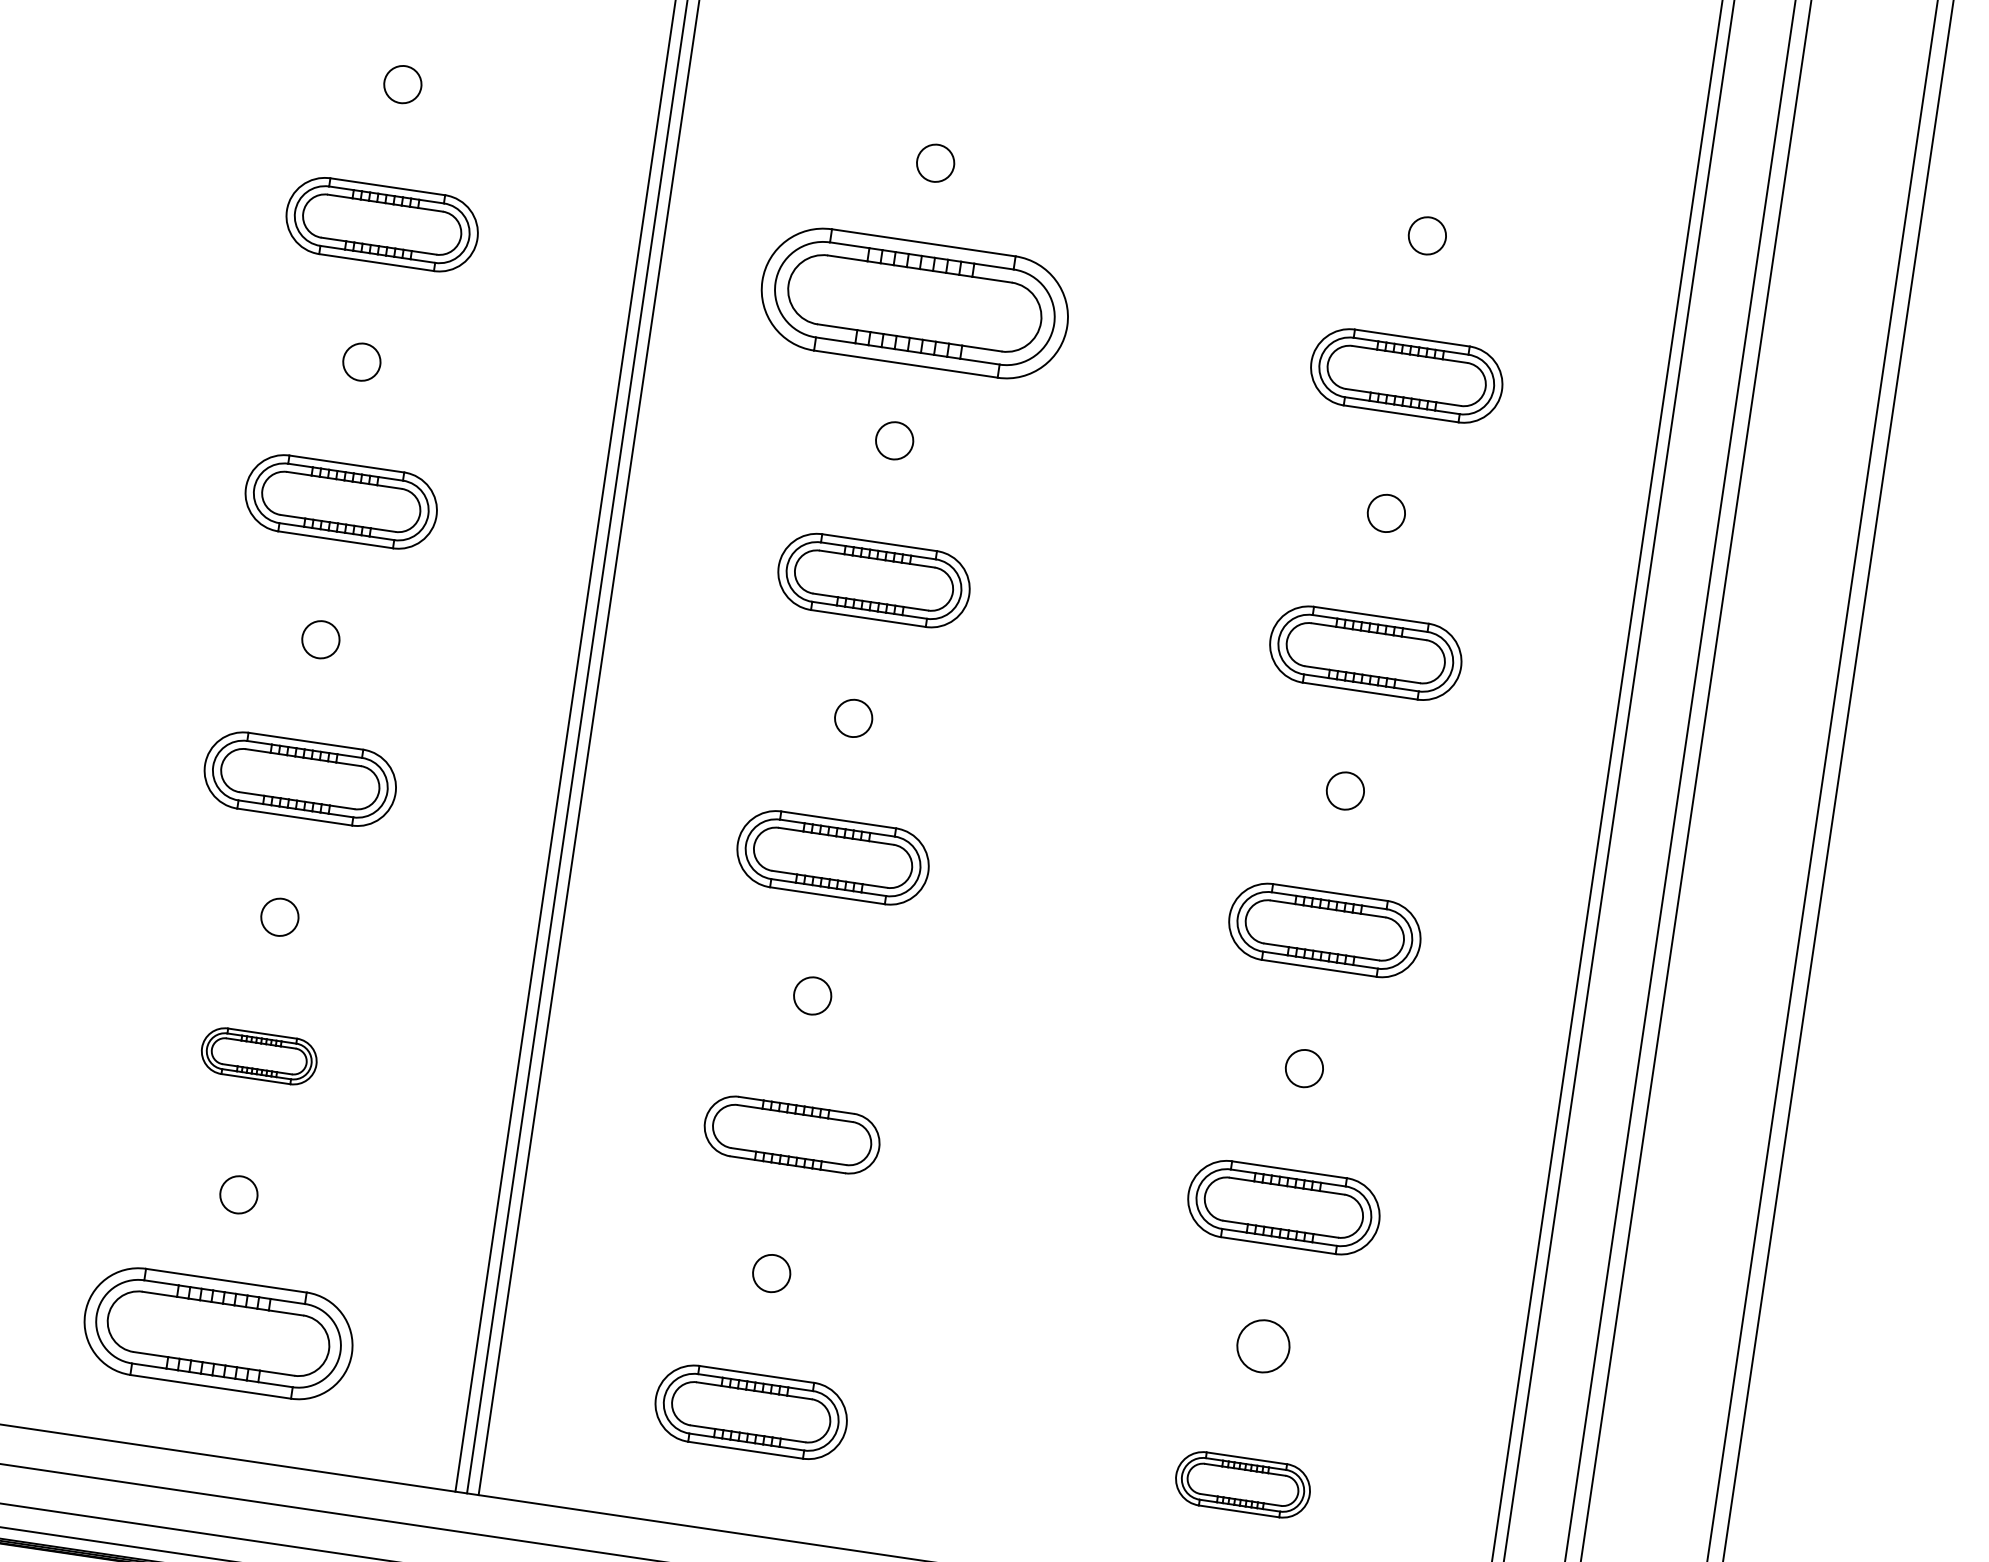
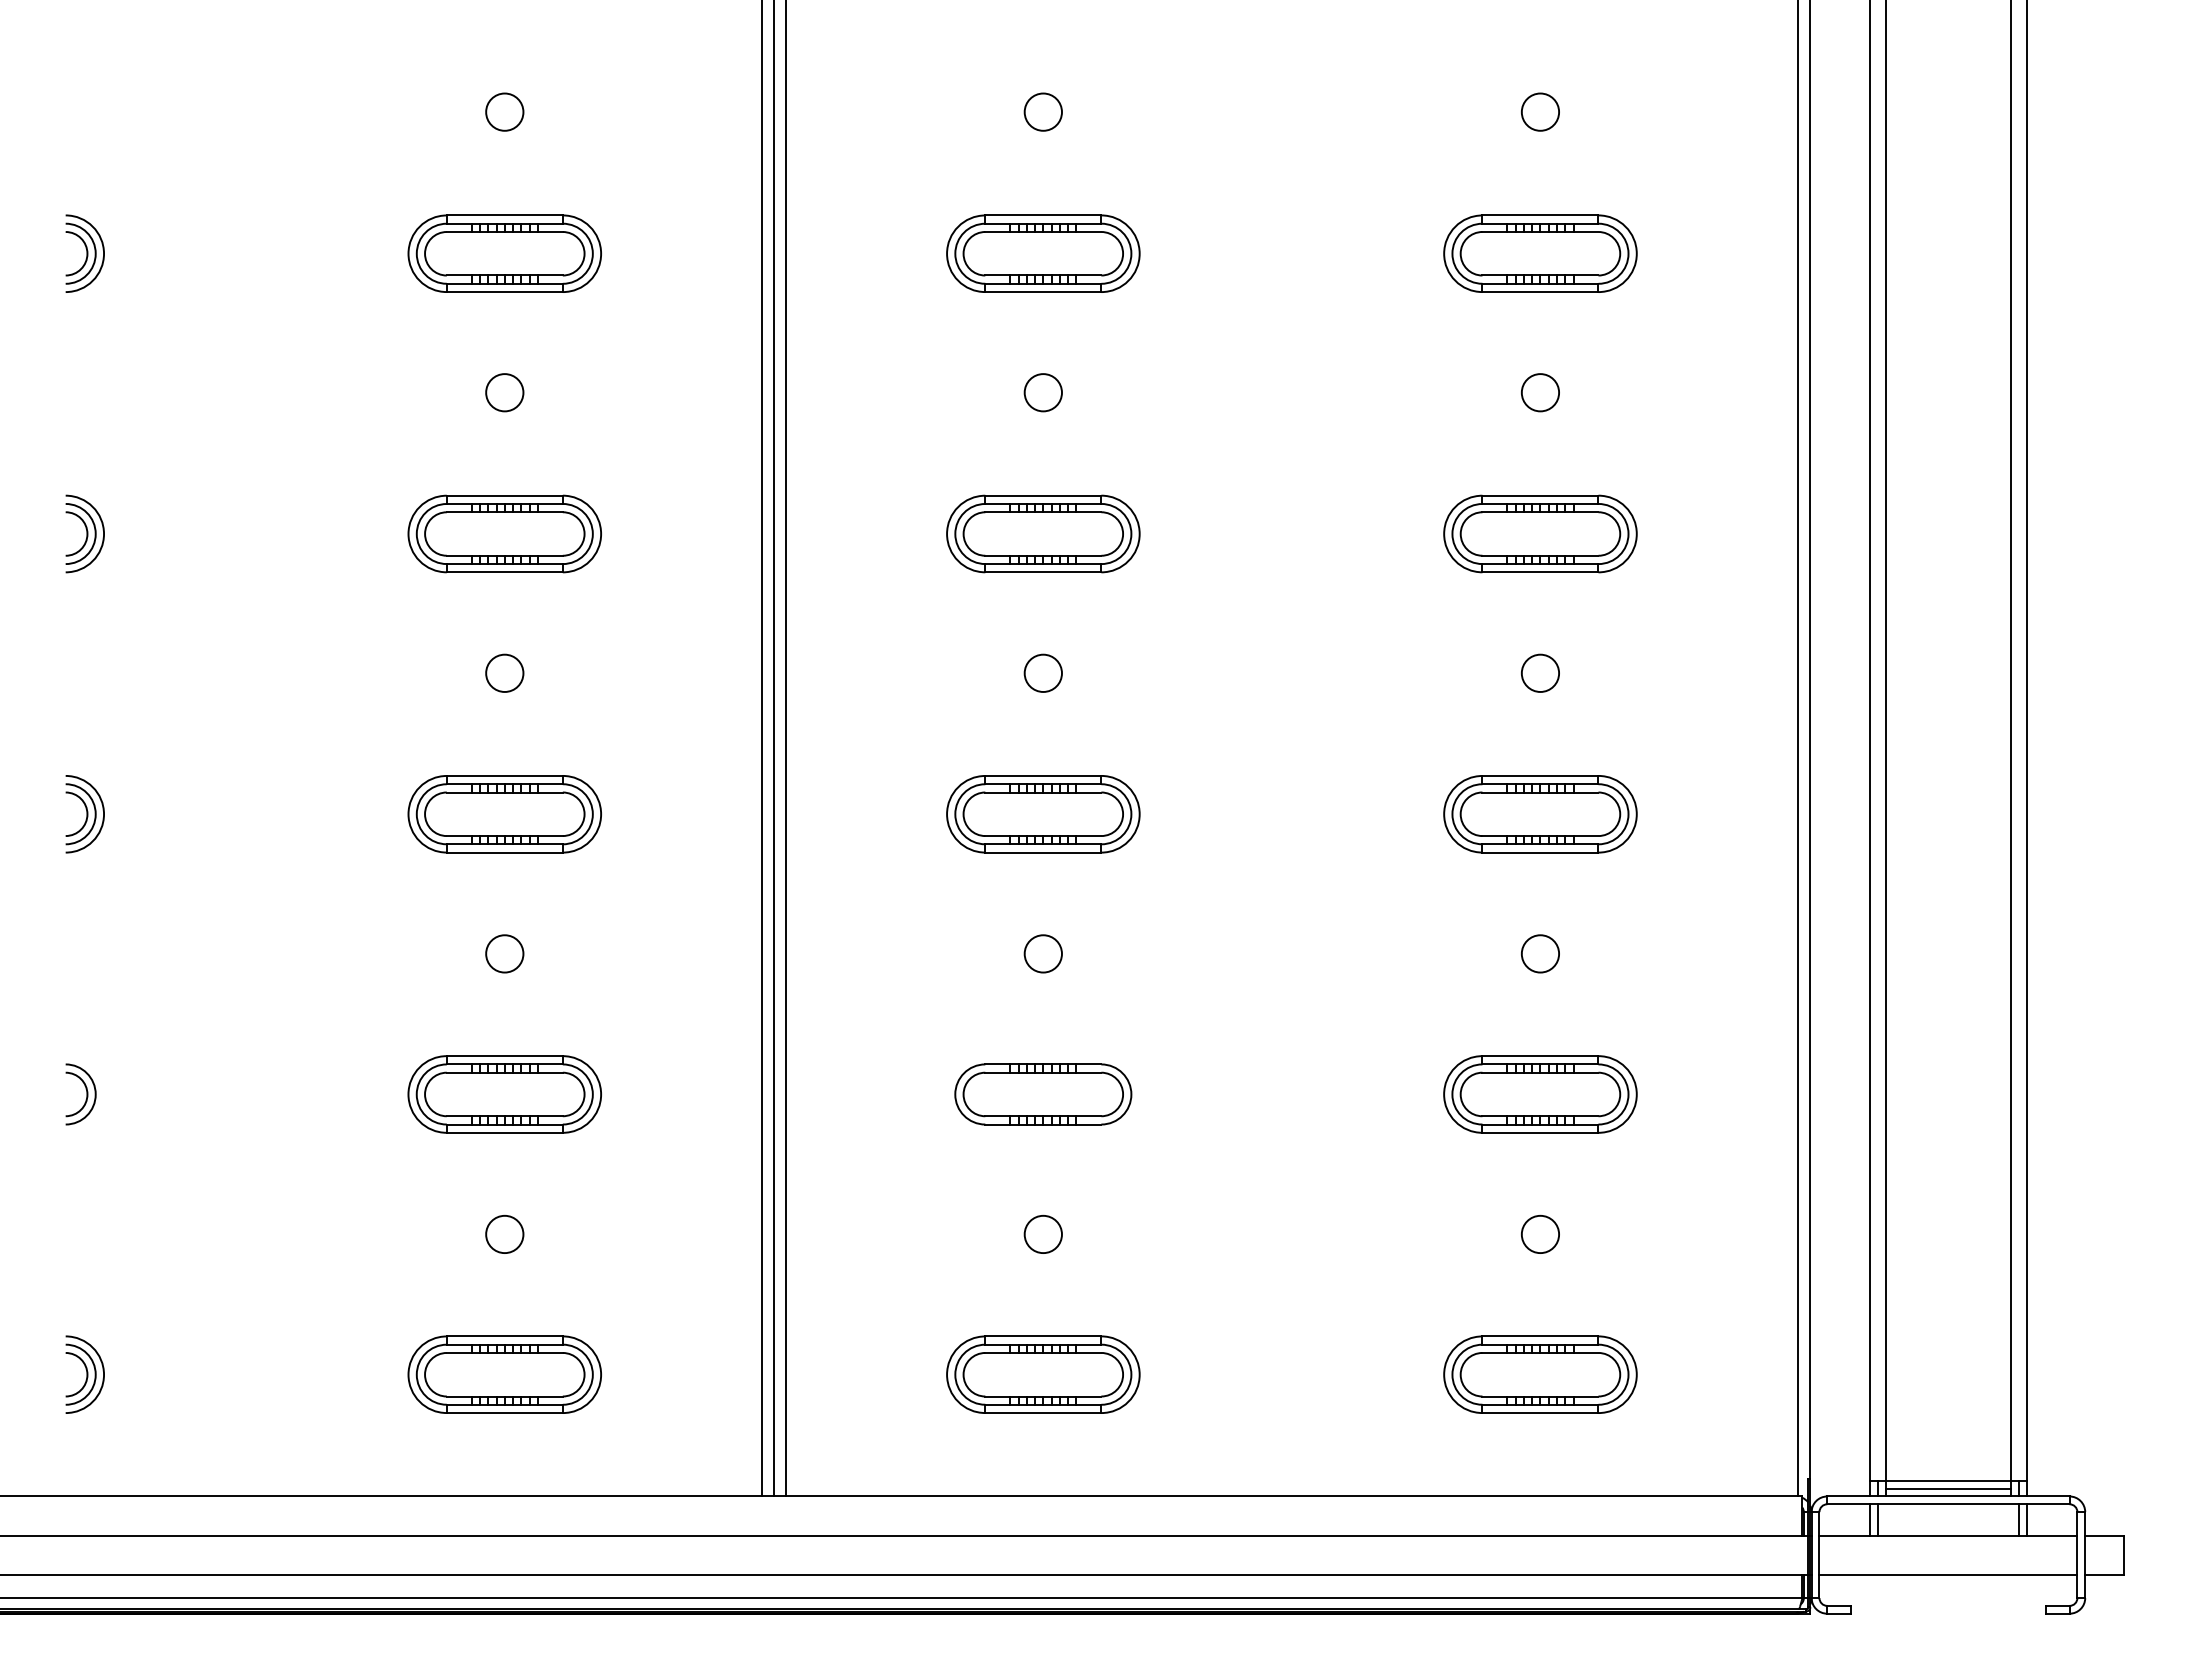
part: (915, 303) -> (1043, 253), size x0.62
part: (259, 1056) -> (504, 1094), size x1.67
part: (218, 1333) -> (504, 1374), size x0.71
circle: (1263, 1345) -> (1540, 1233), size x0.71
part: (1243, 1484) -> (1540, 1374), size x1.43

